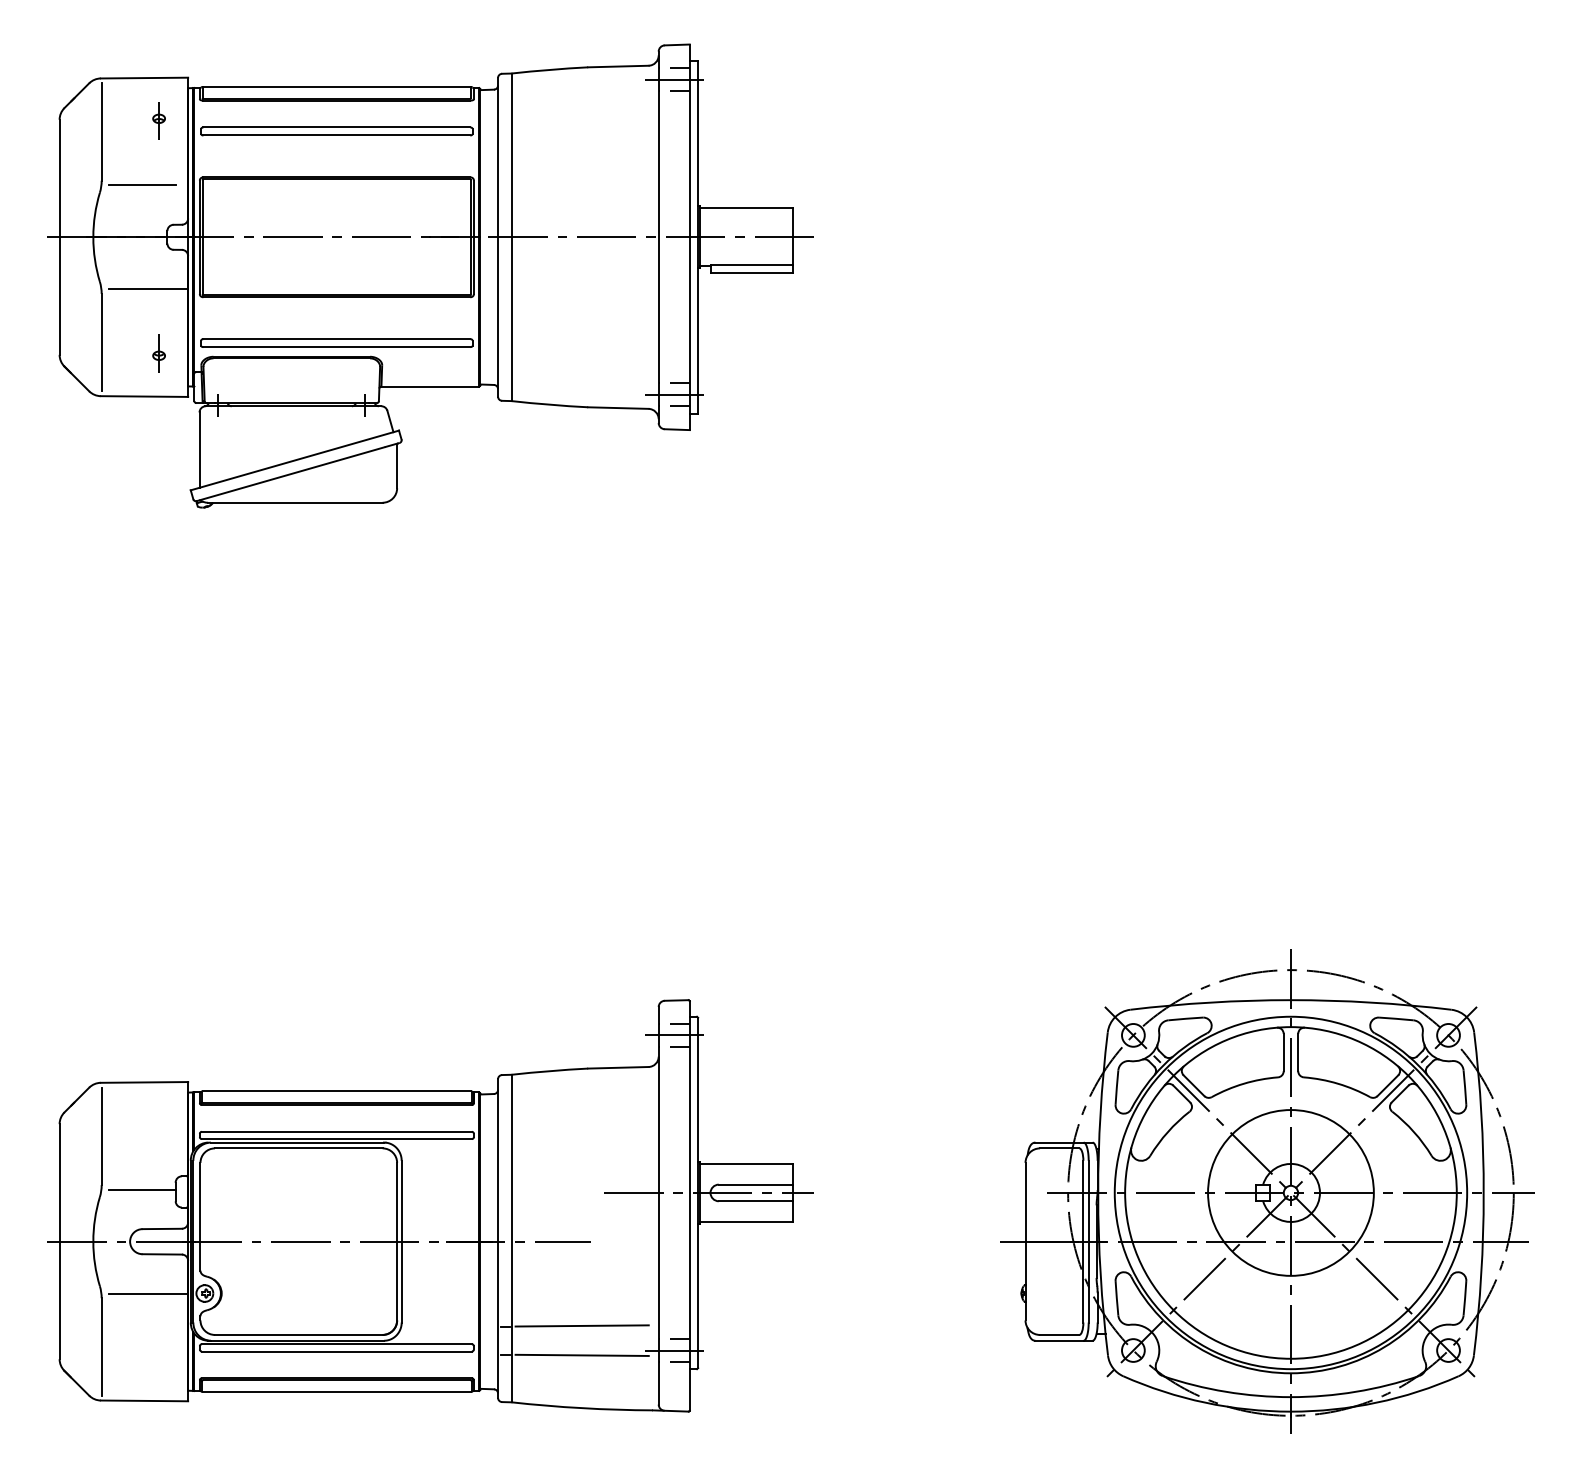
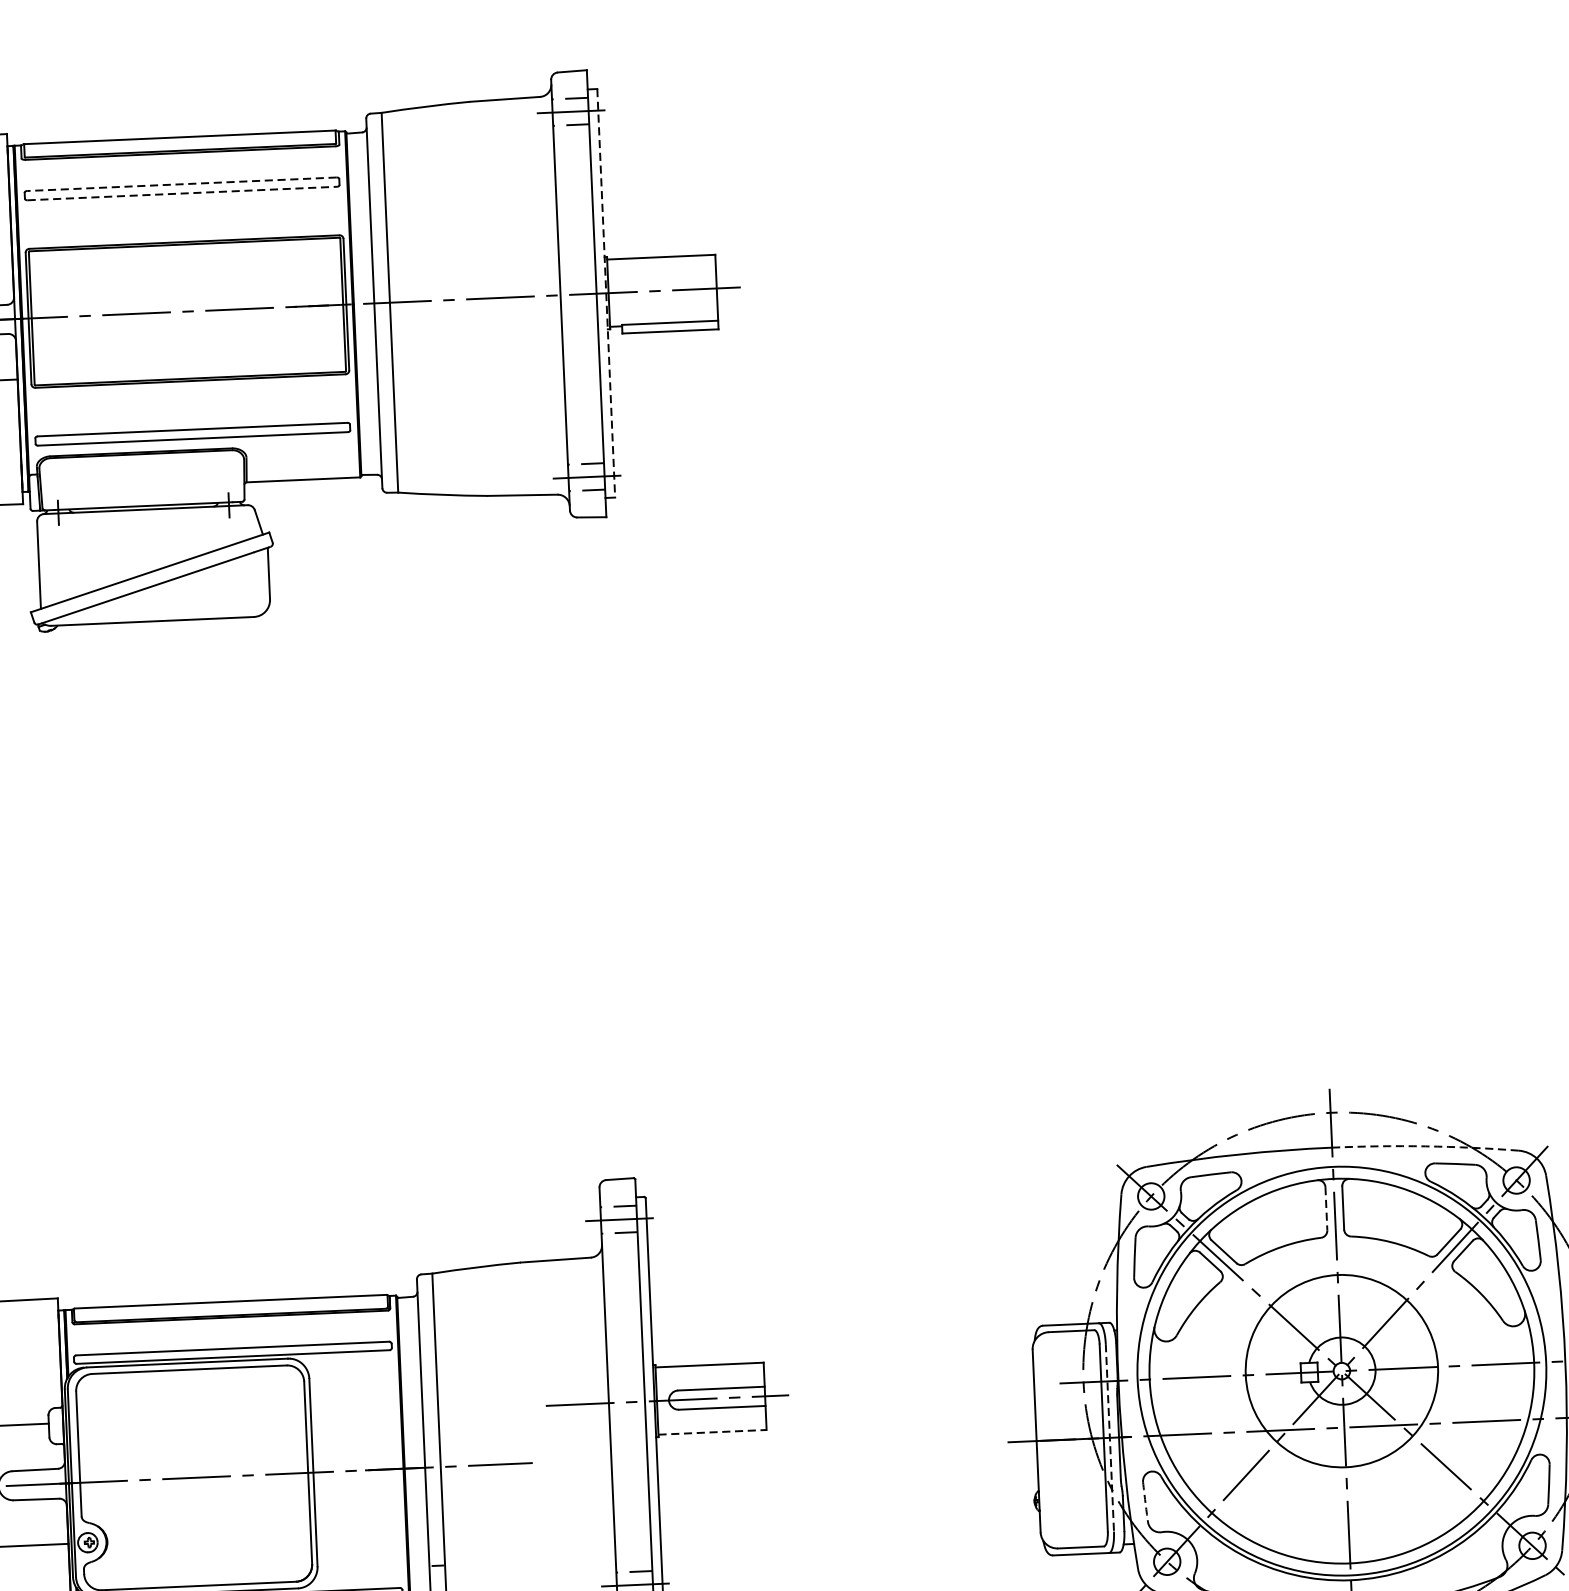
line: (336, 127) -> (181, 184), solid -> dashed
line: (337, 135) -> (183, 193), solid -> dashed
line: (698, 237) -> (606, 293), solid -> dashed
arc: (1371, 1002) -> (1425, 1146), solid -> dashed
line: (1283, 1052) -> (1326, 1208), solid -> dashed
line: (746, 1221) -> (712, 1431), solid -> dashed
line: (1088, 1241) -> (1109, 1437), solid -> dashed
arc: (1116, 1298) -> (1144, 1502), solid -> dashed
line: (581, 1325) -> (526, 1560), removed

